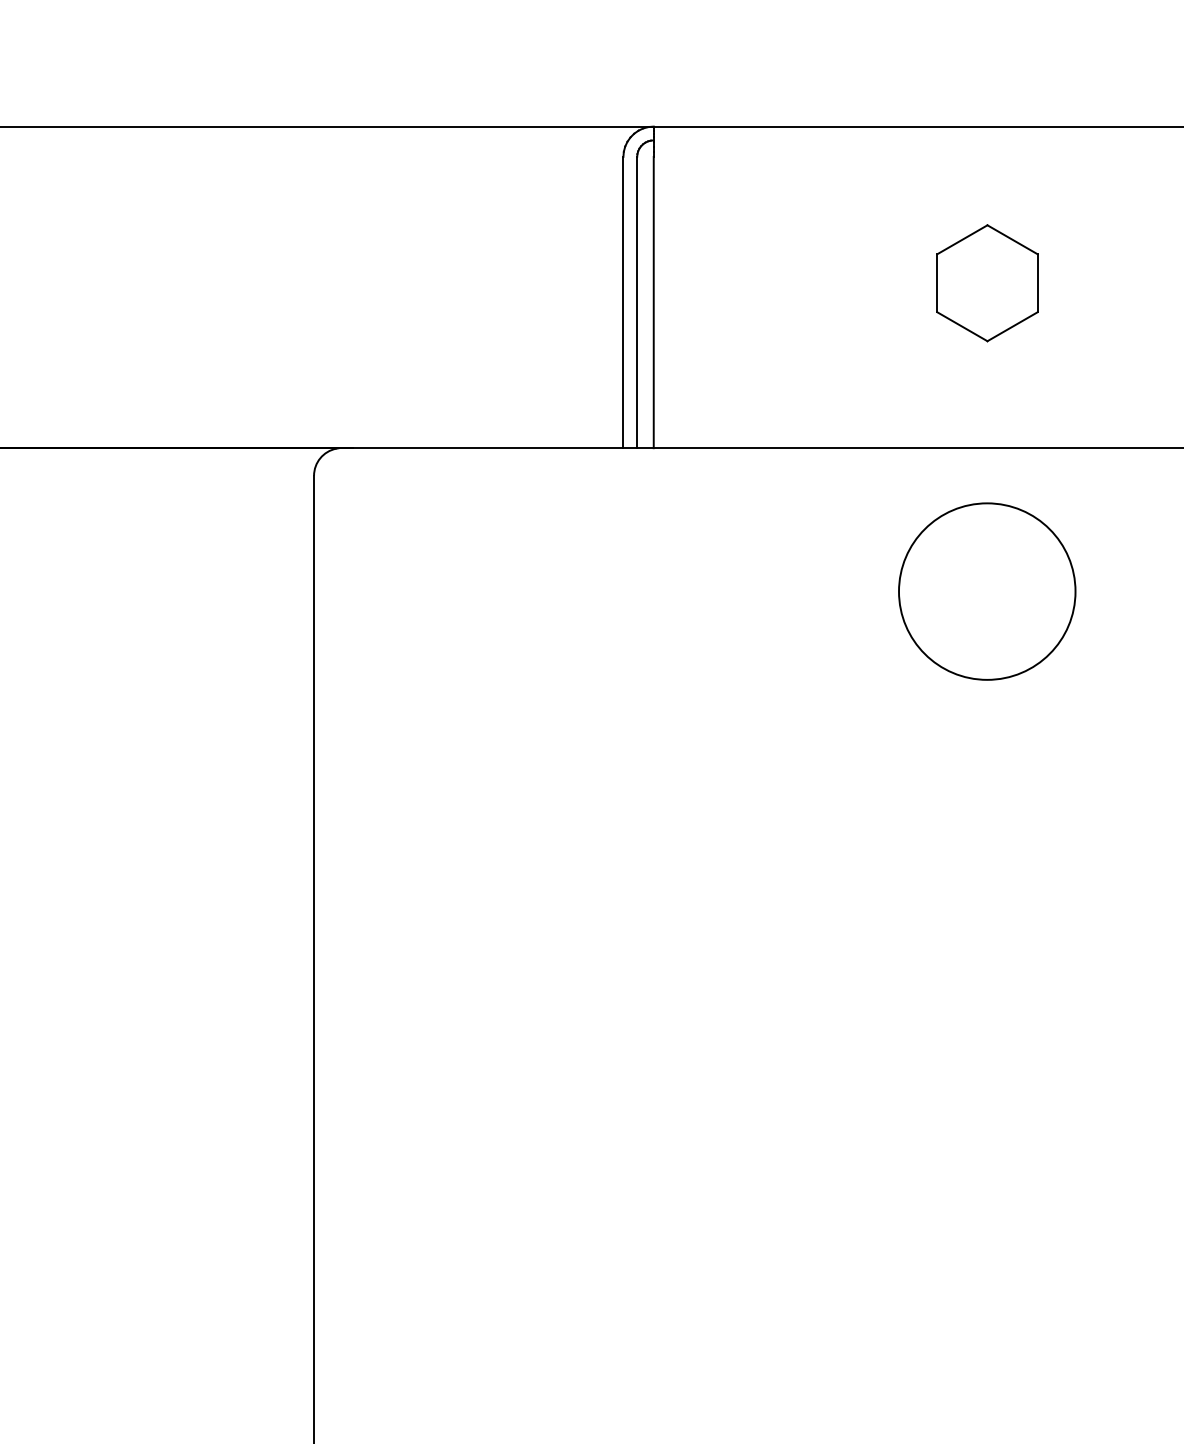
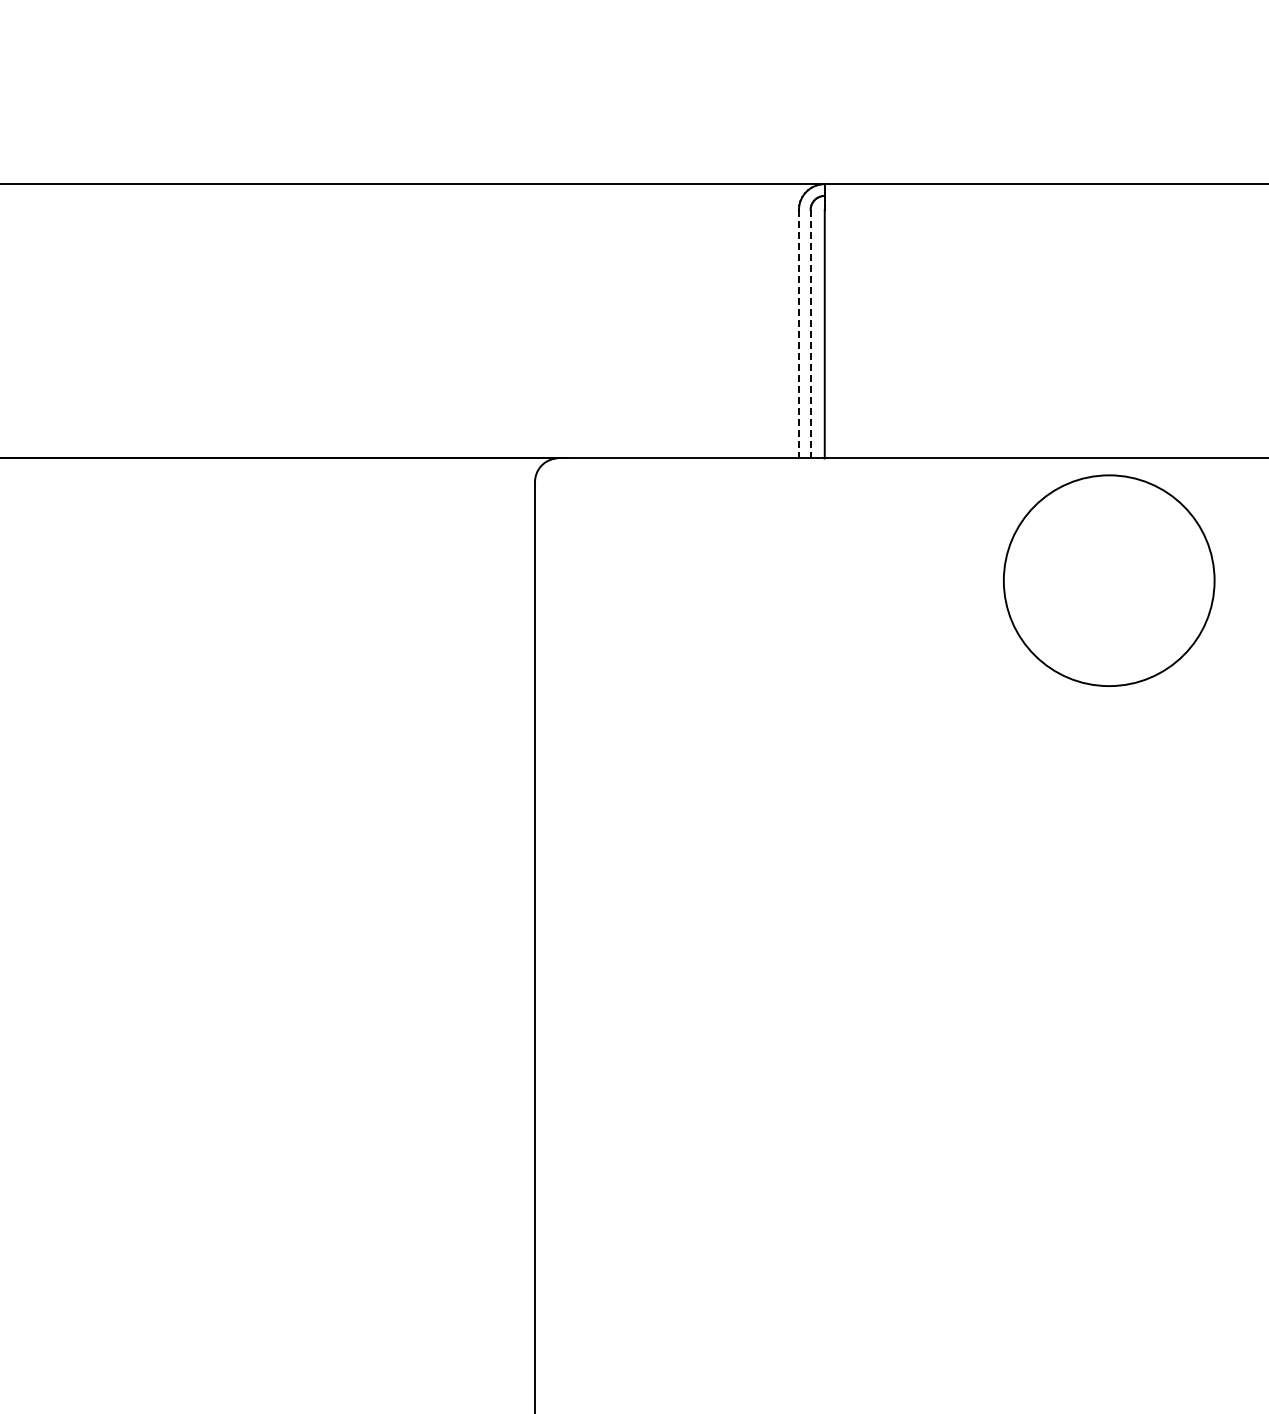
part: (987, 282) -> (1109, 317), removed
line: (622, 302) -> (798, 334), solid -> dashed
line: (637, 302) -> (810, 334), solid -> dashed
circle: (986, 591) -> (1108, 580), size x1.4

